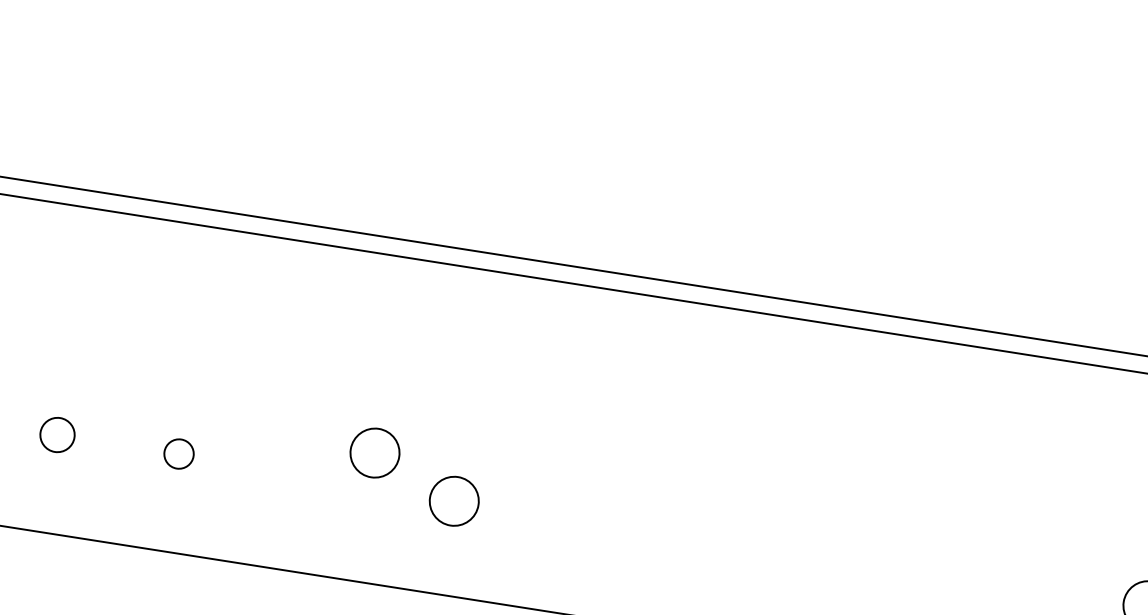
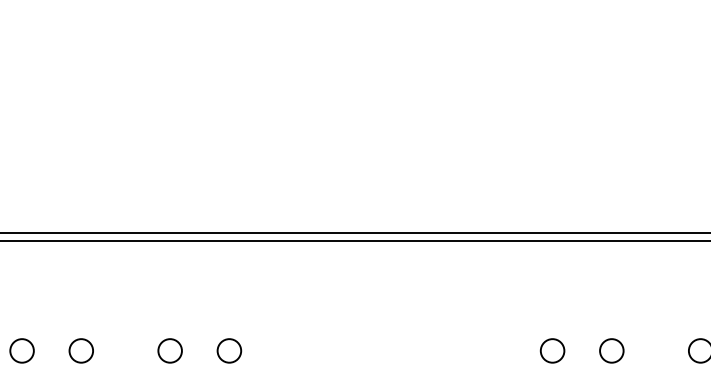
circle: (56, 433) -> (21, 350), size x1.43
circle: (177, 452) -> (80, 350), size x1.67
circle: (373, 452) -> (169, 350), moved
circle: (454, 500) -> (229, 350), moved

